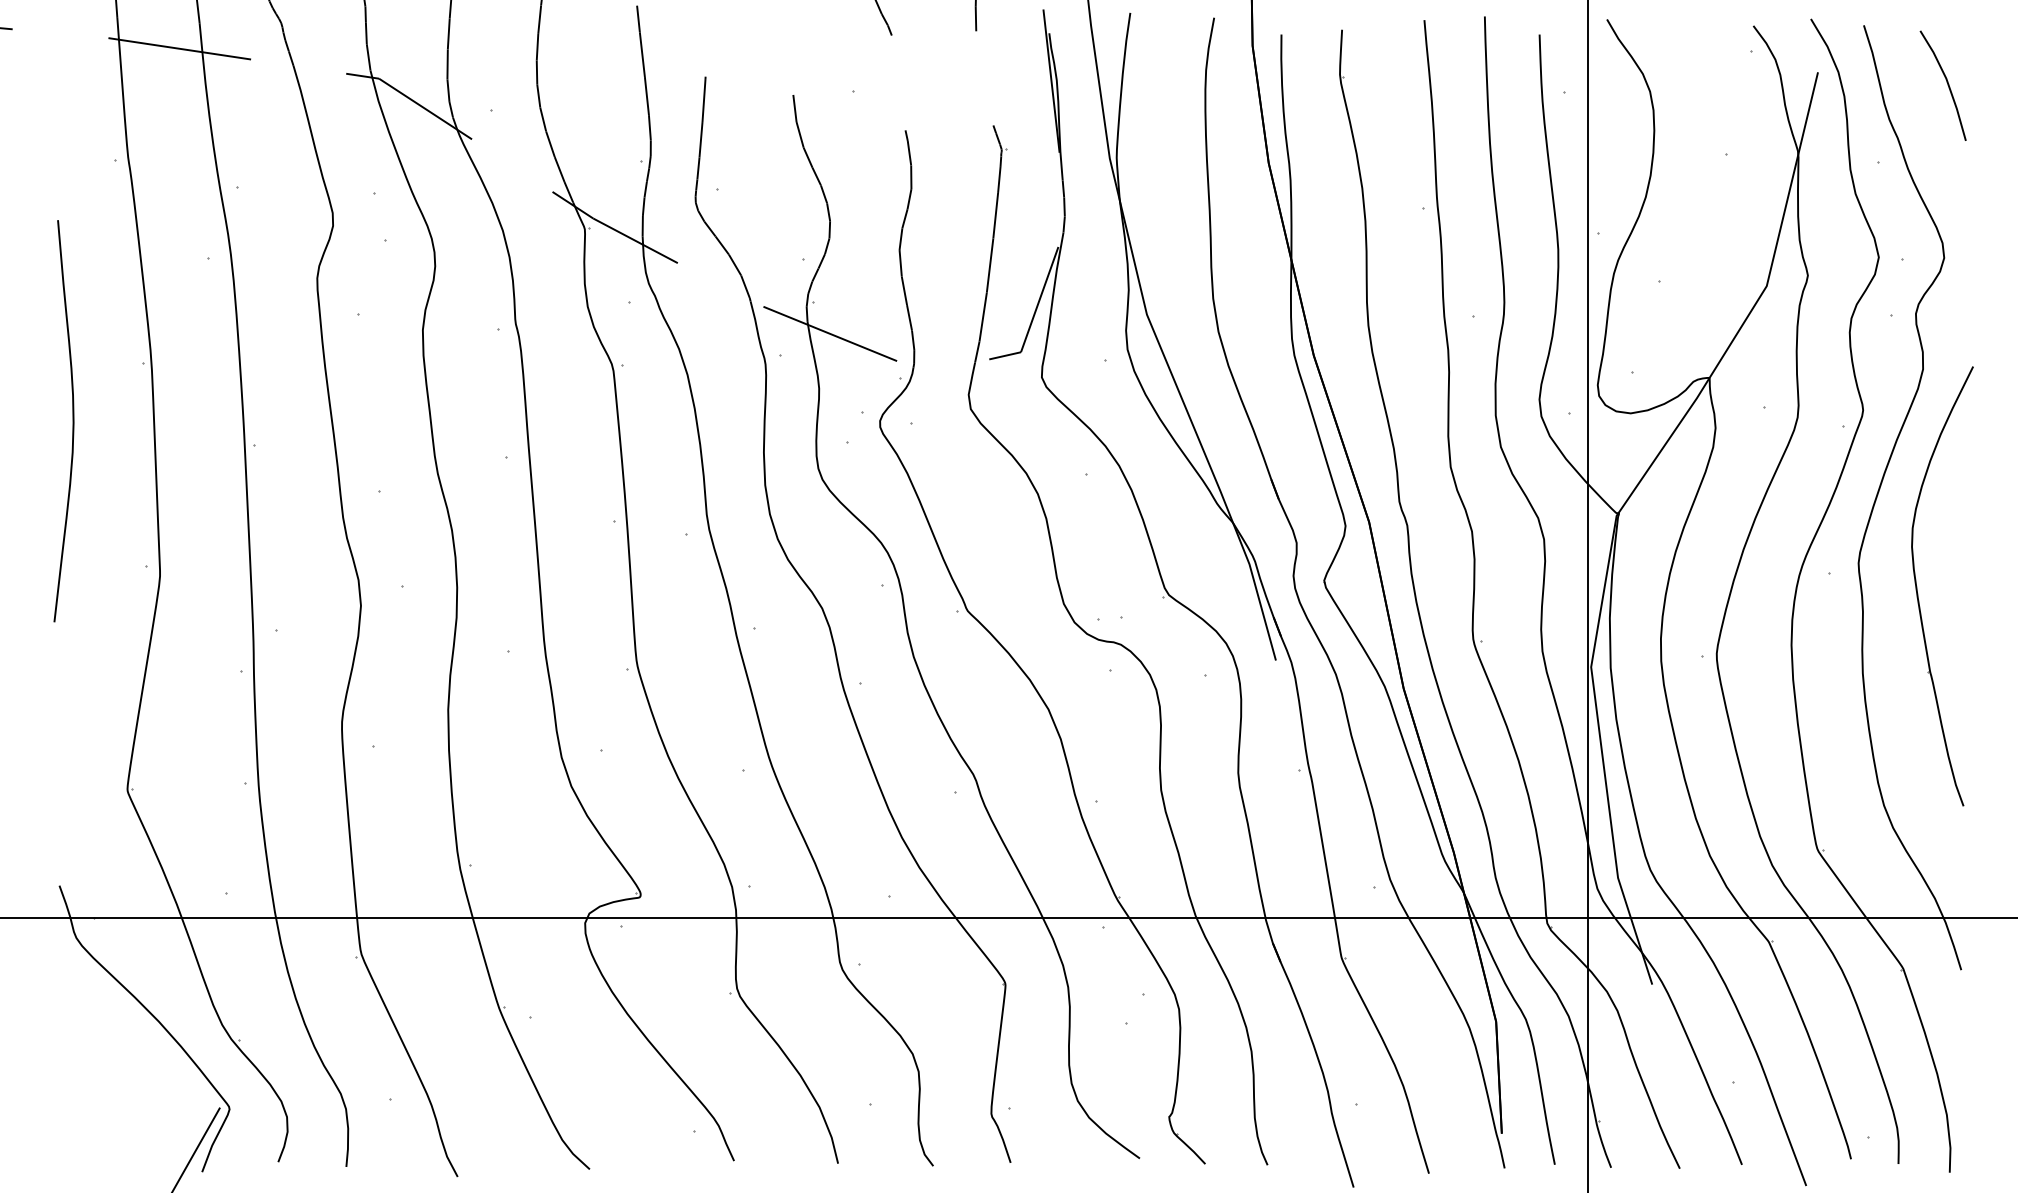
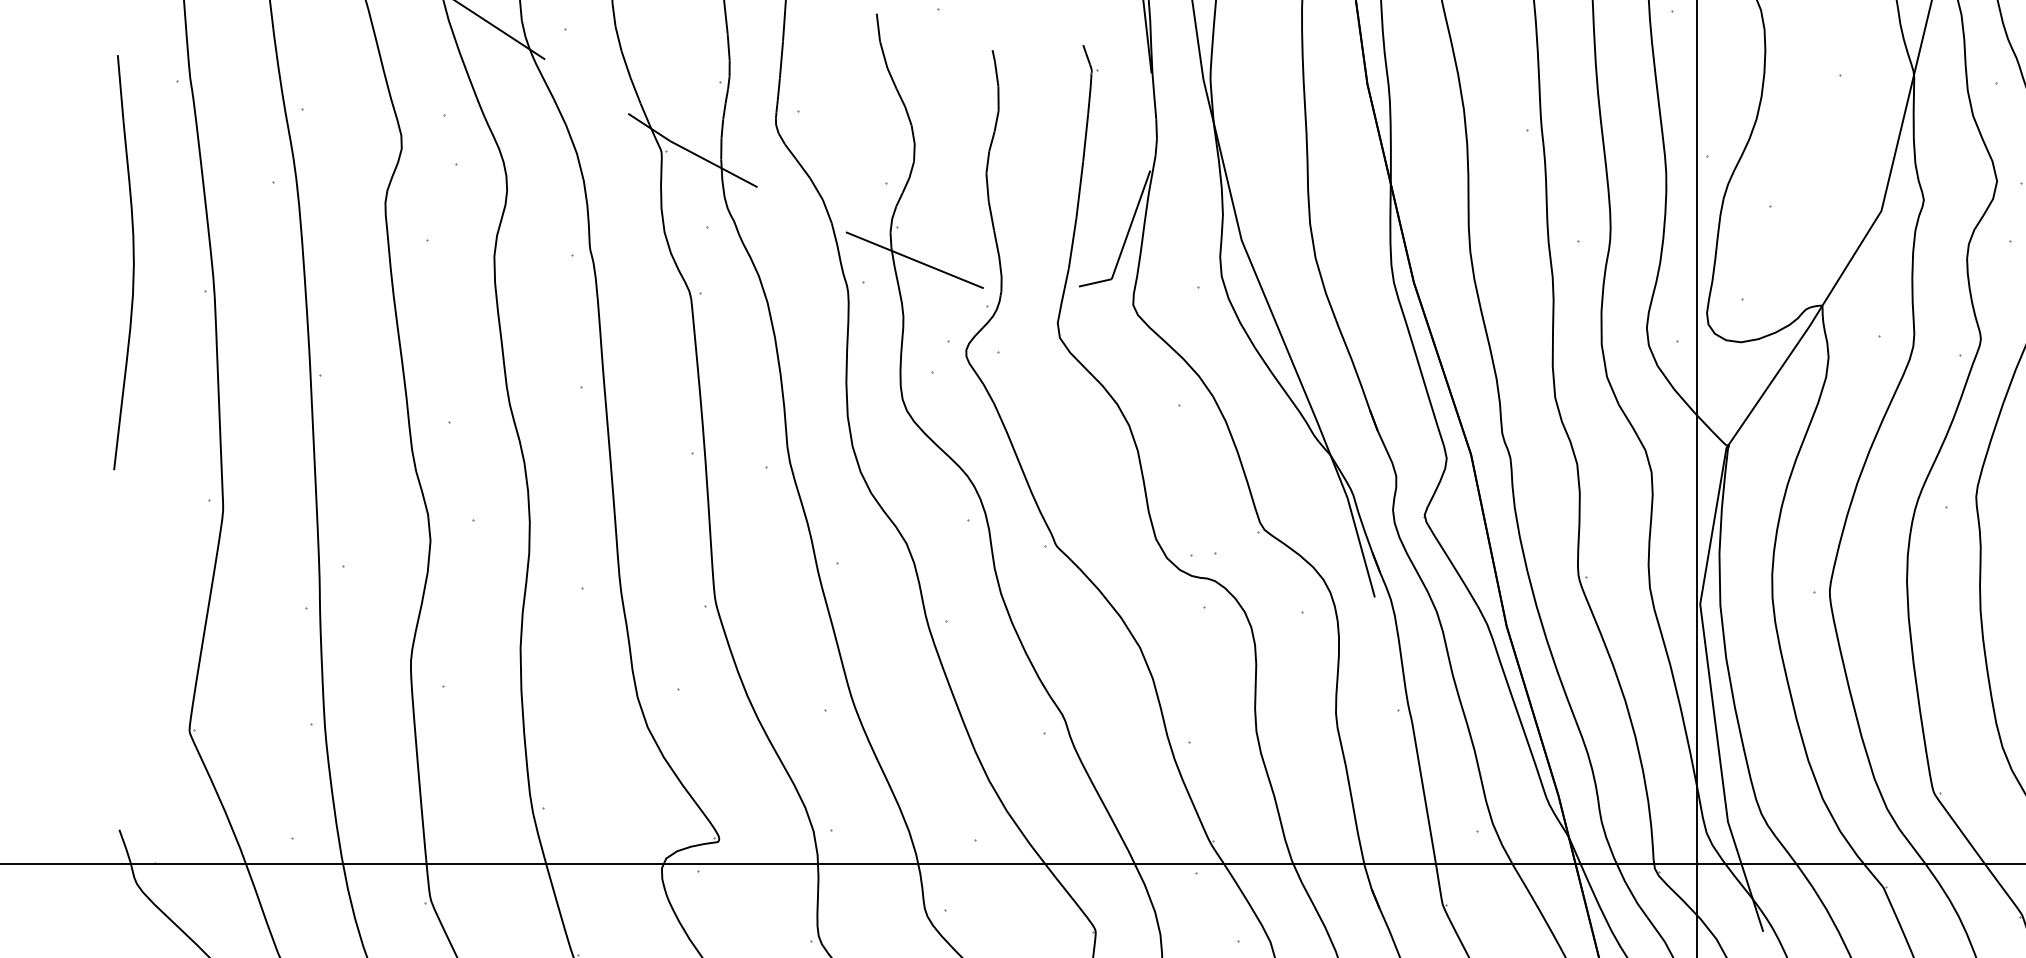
curve: (72, 421) -> (132, 262), moved

